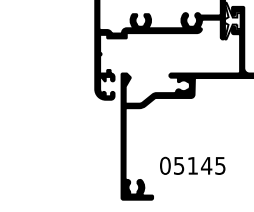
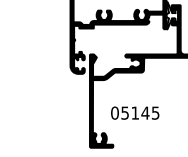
text: (192, 165) -> (135, 112), moved

